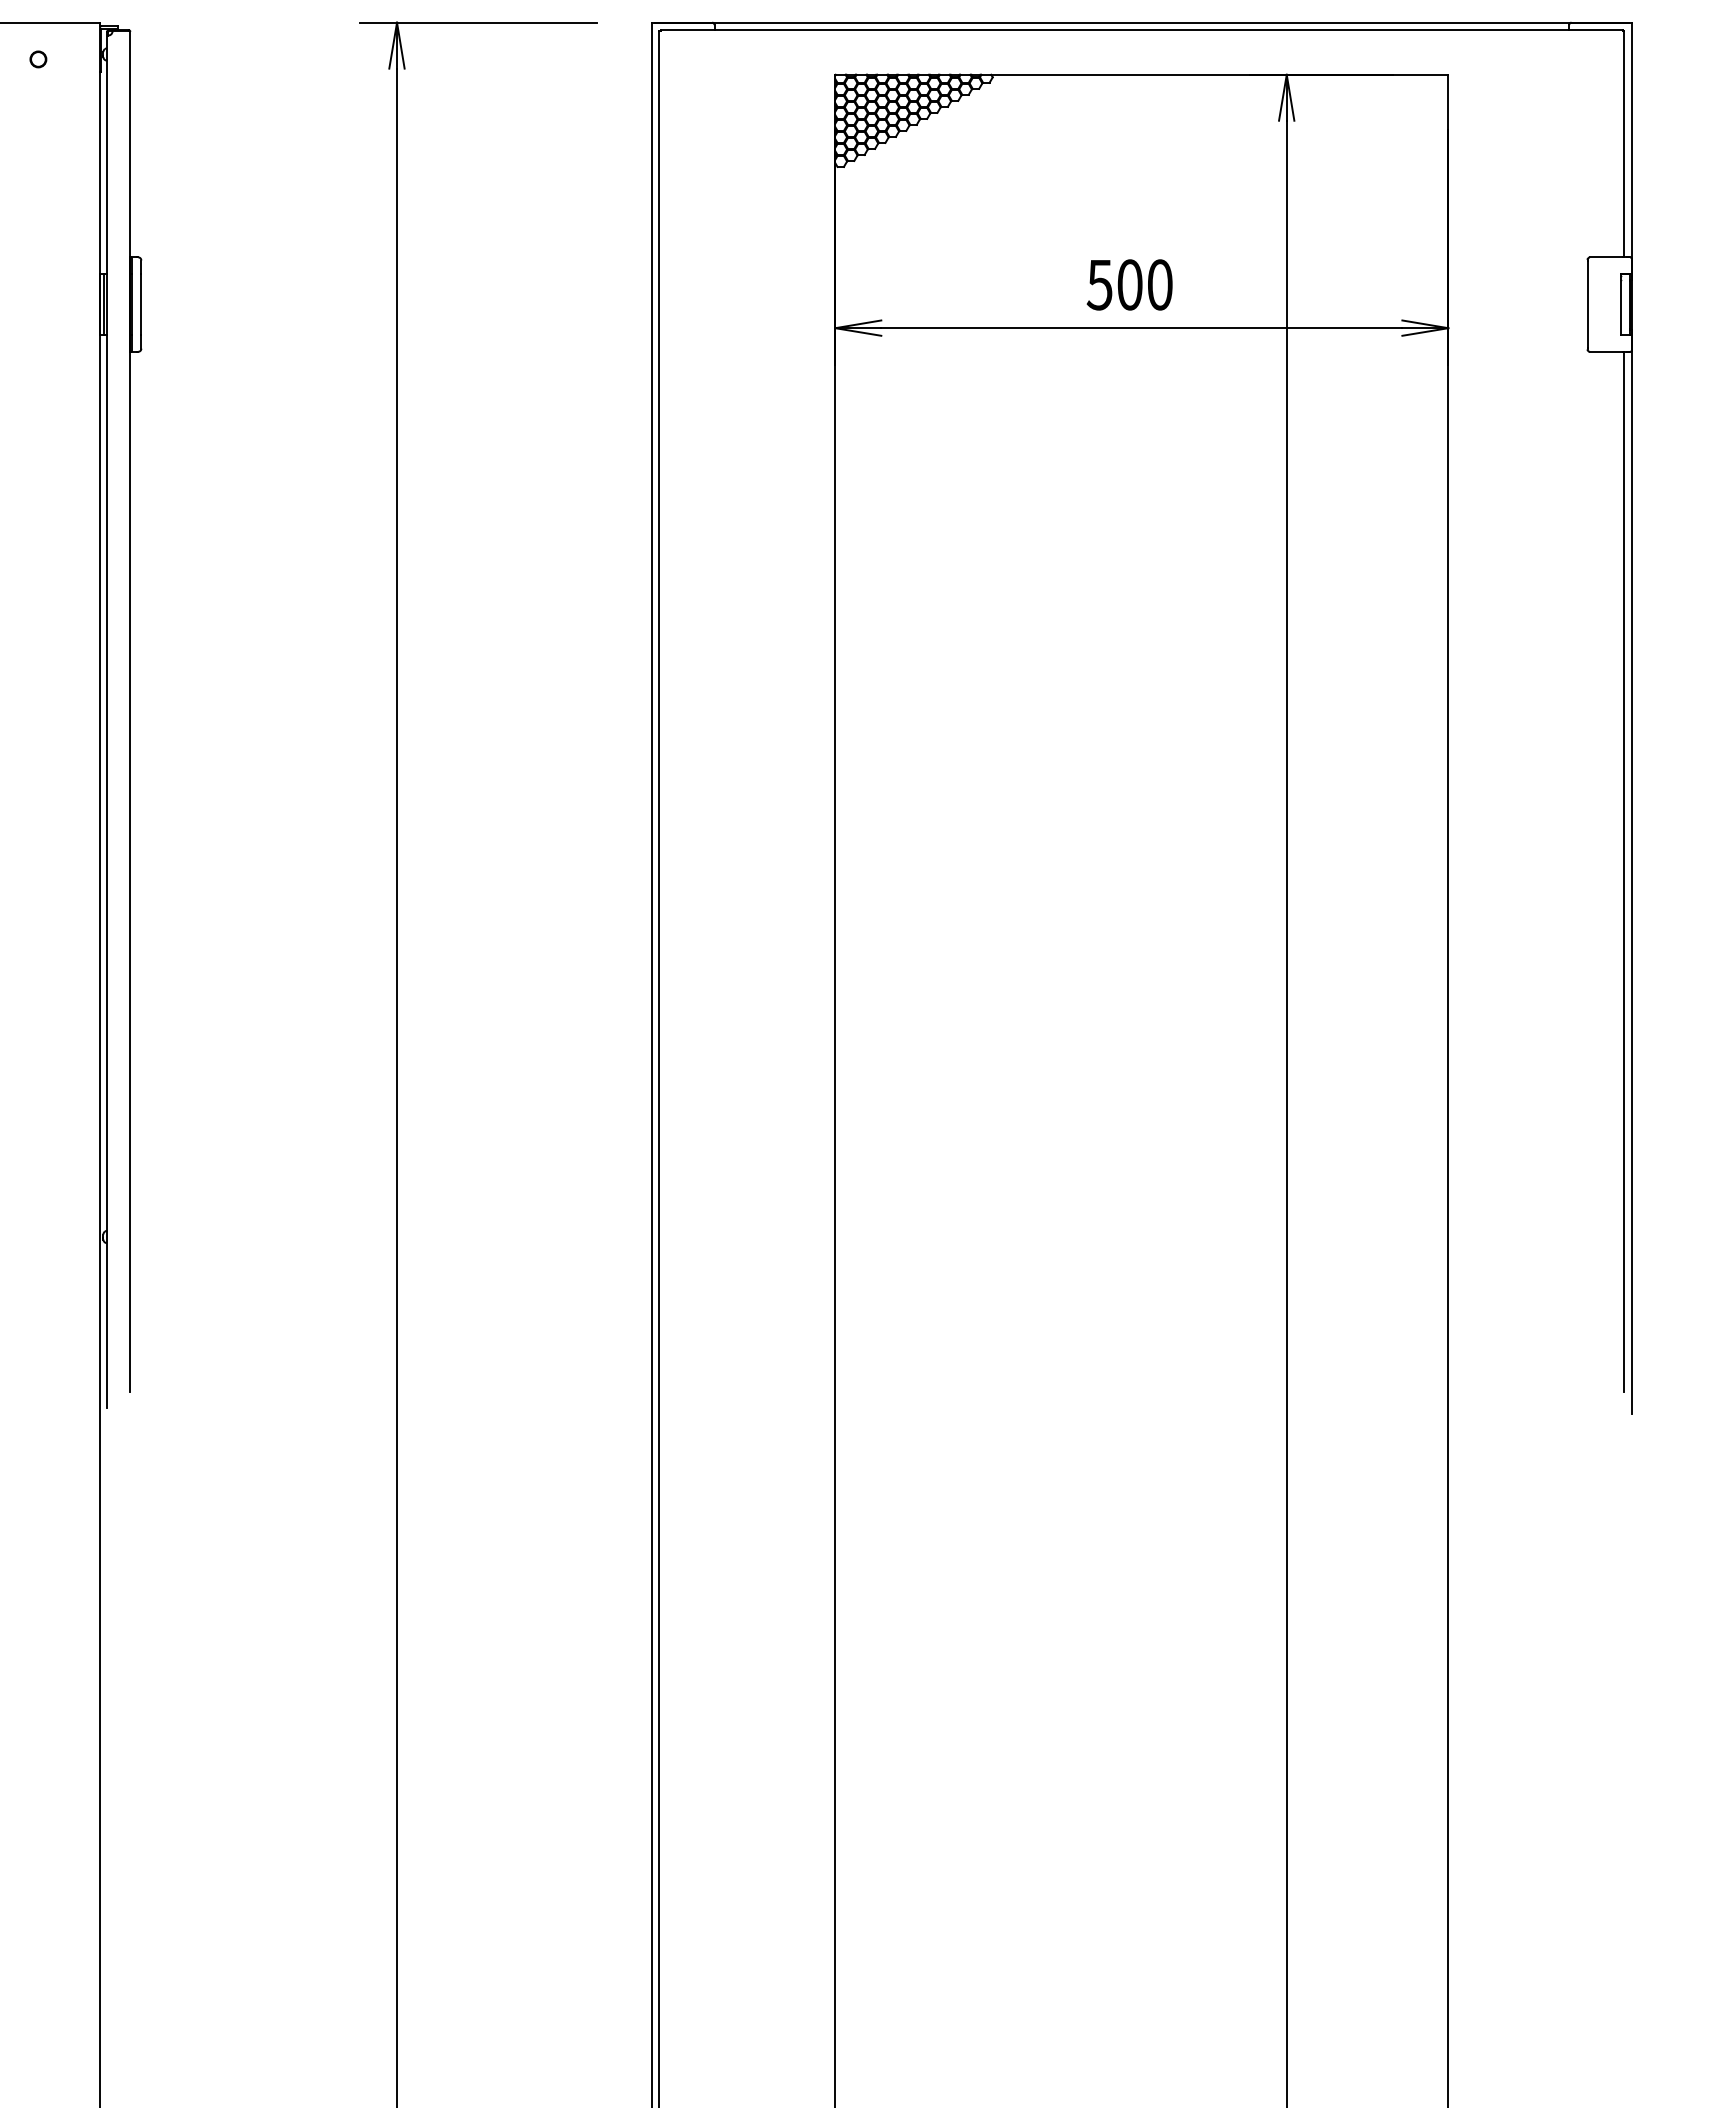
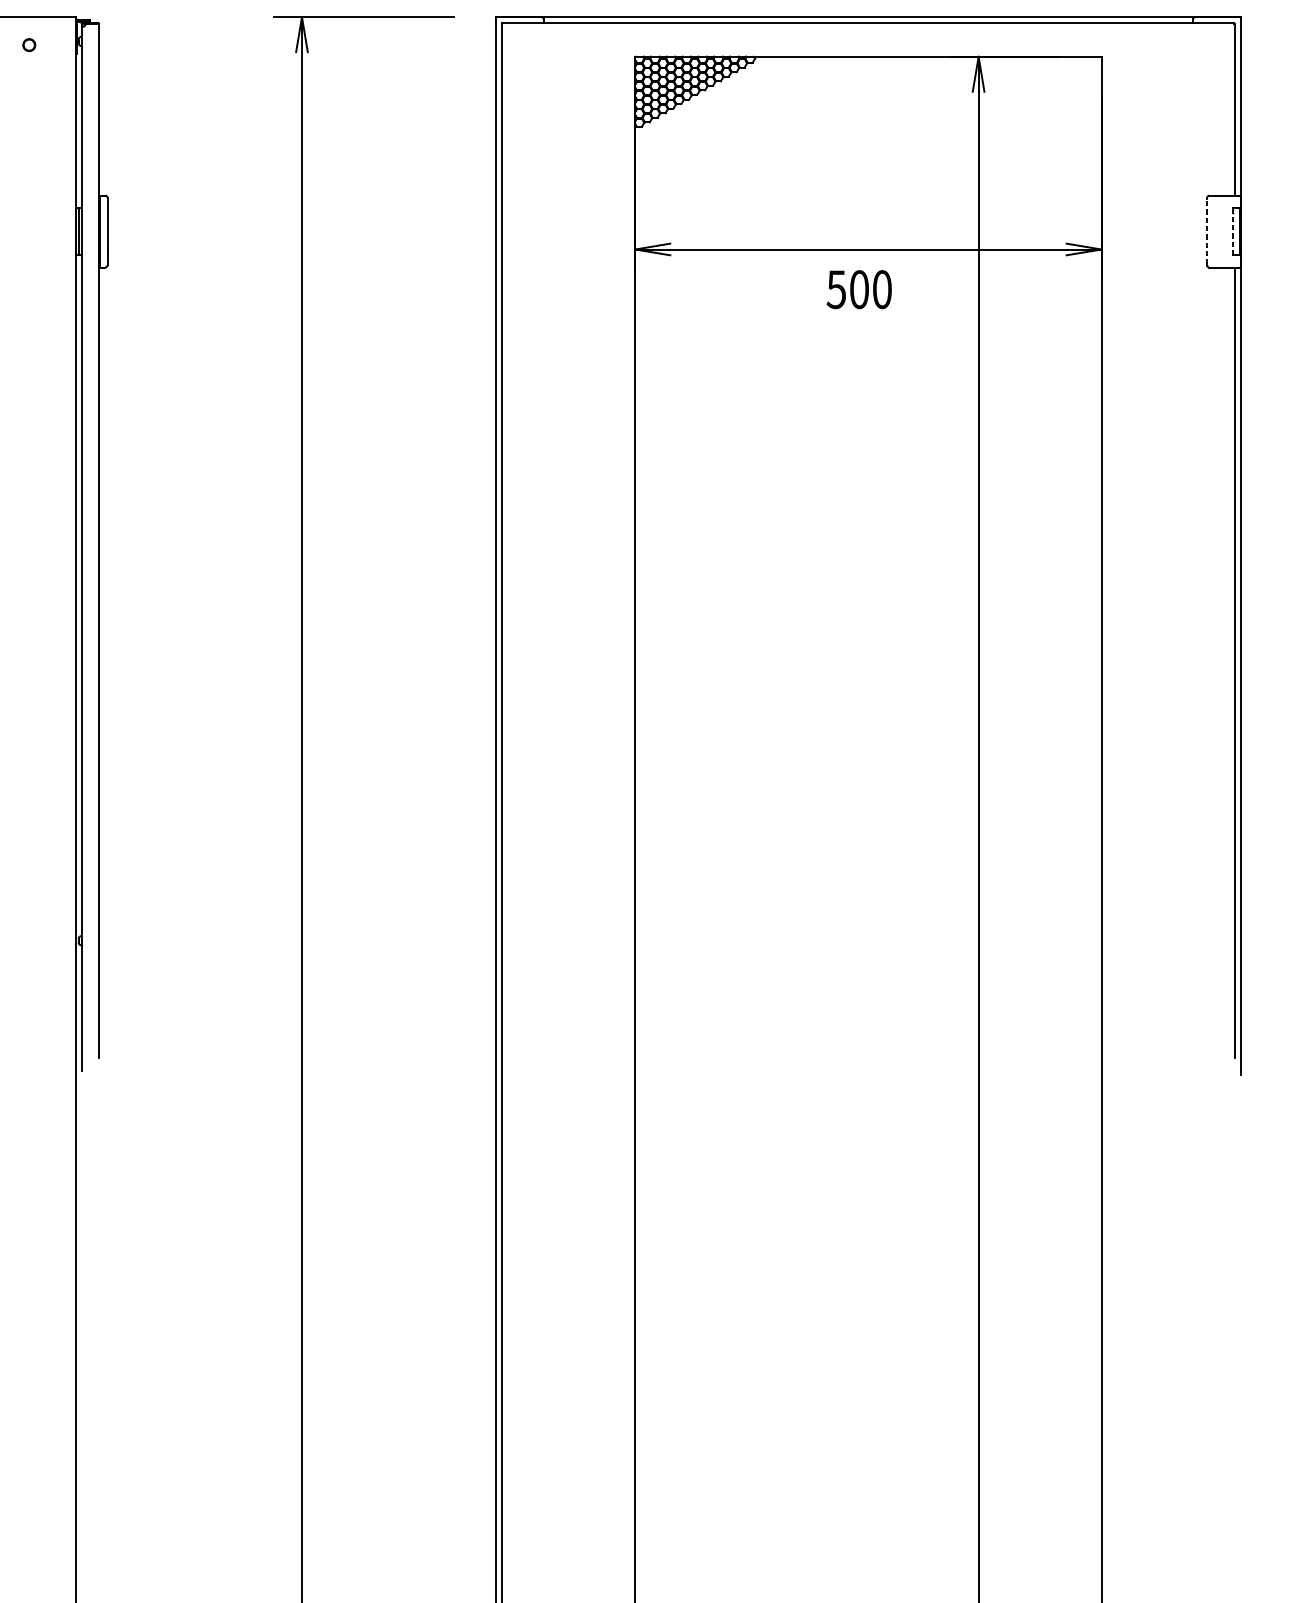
text: (1129, 284) -> (859, 289), moved
line: (1587, 304) -> (1207, 231), solid -> dashed
line: (1620, 304) -> (1232, 231), solid -> dashed

